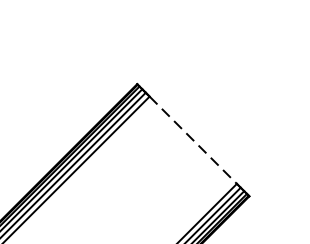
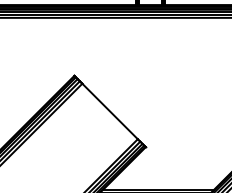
line: (193, 140) -> (110, 111), dashed -> solid

